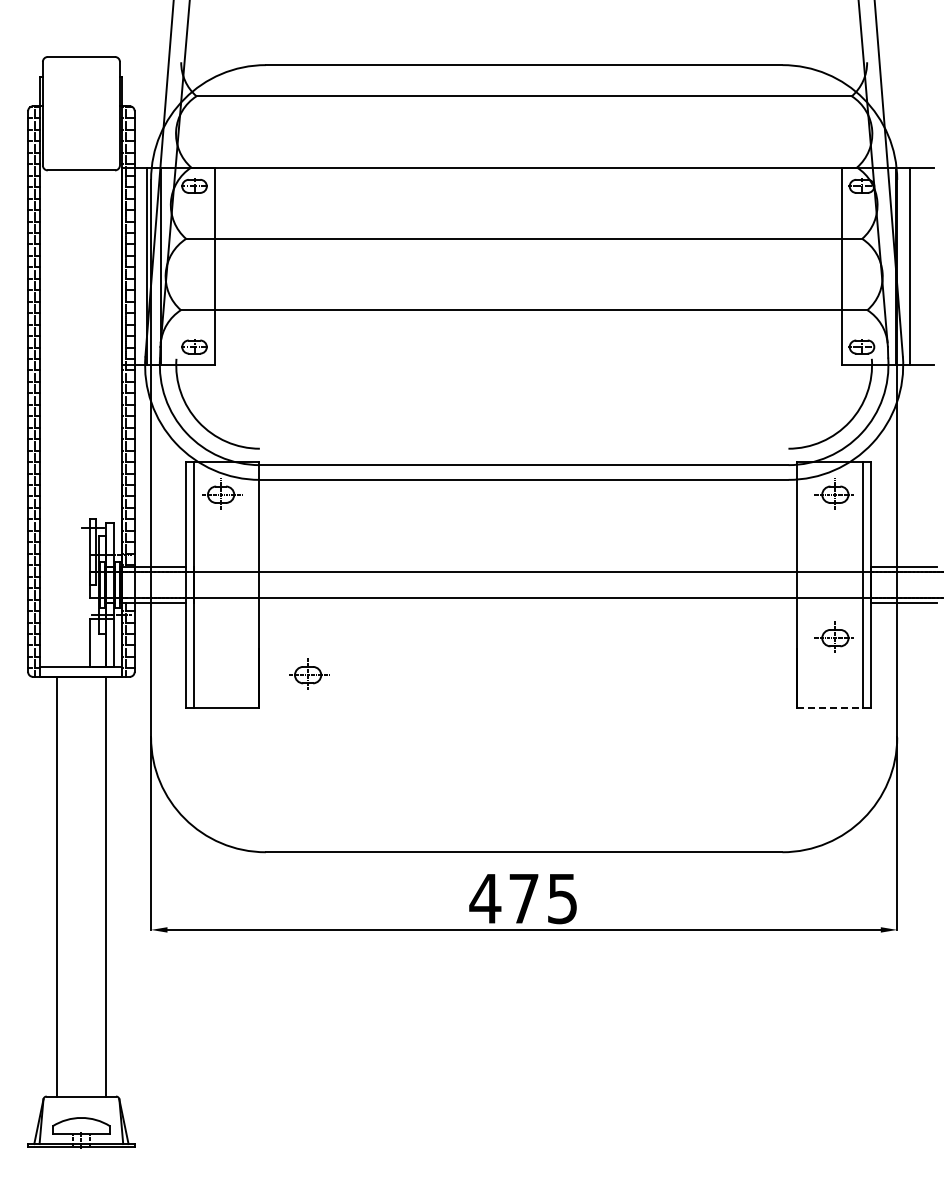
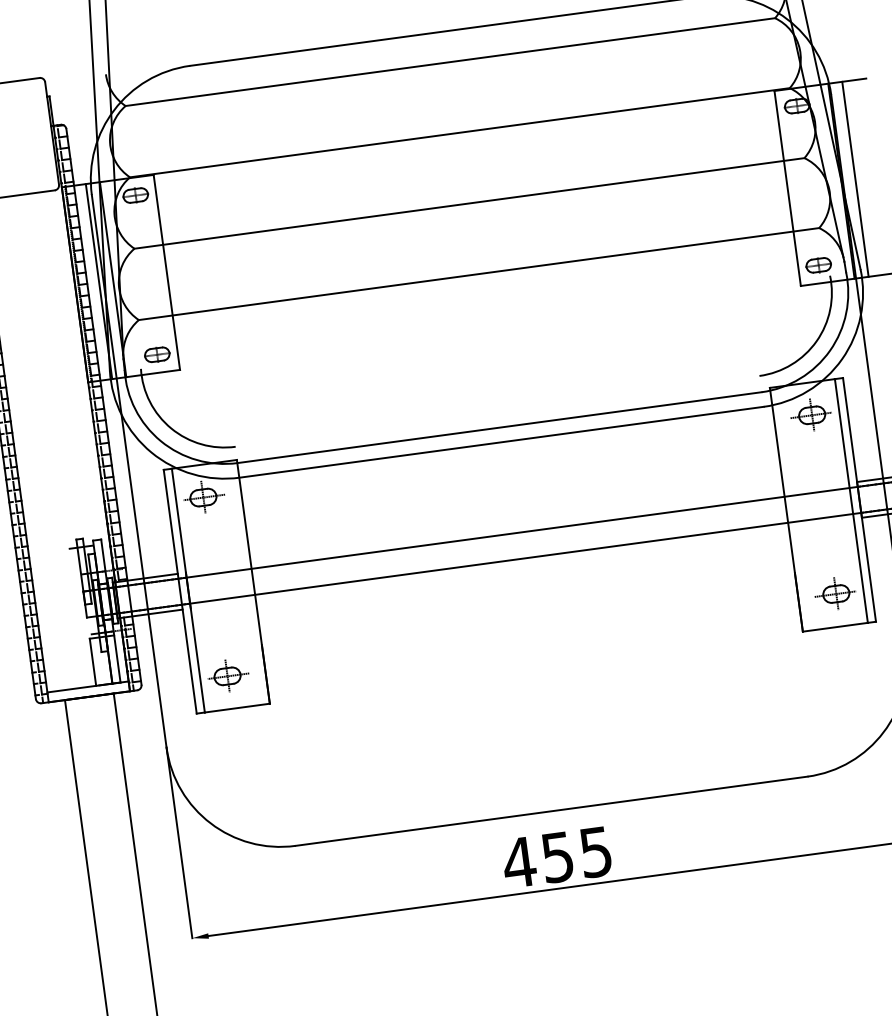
part: (833, 636) -> (834, 592), moved
part: (309, 673) -> (228, 674), moved
line: (829, 707) -> (834, 626), dashed -> solid
text: (523, 899) -> (557, 858), 475 -> 455

